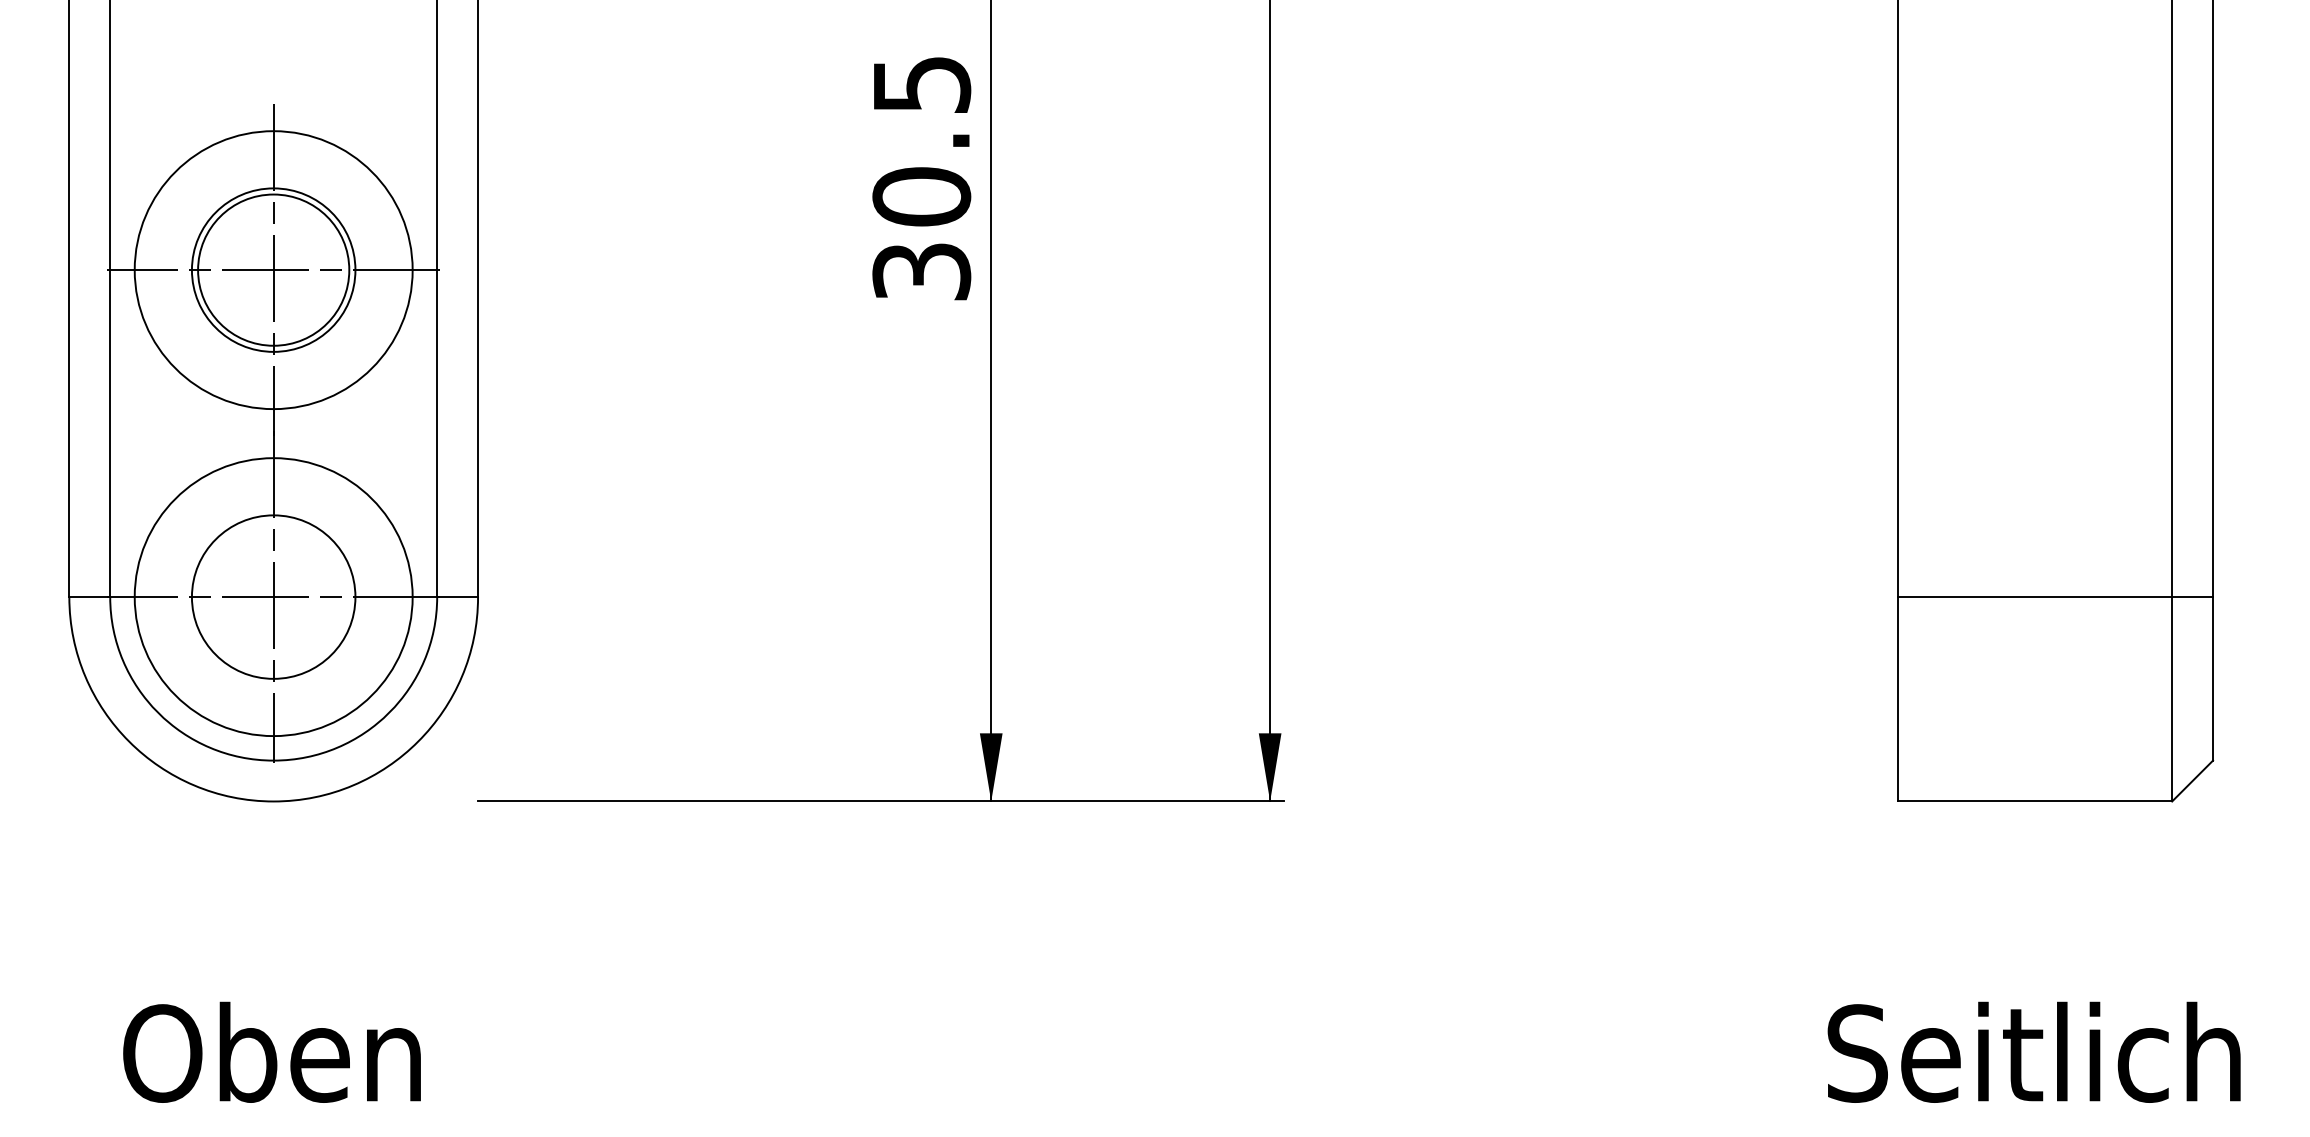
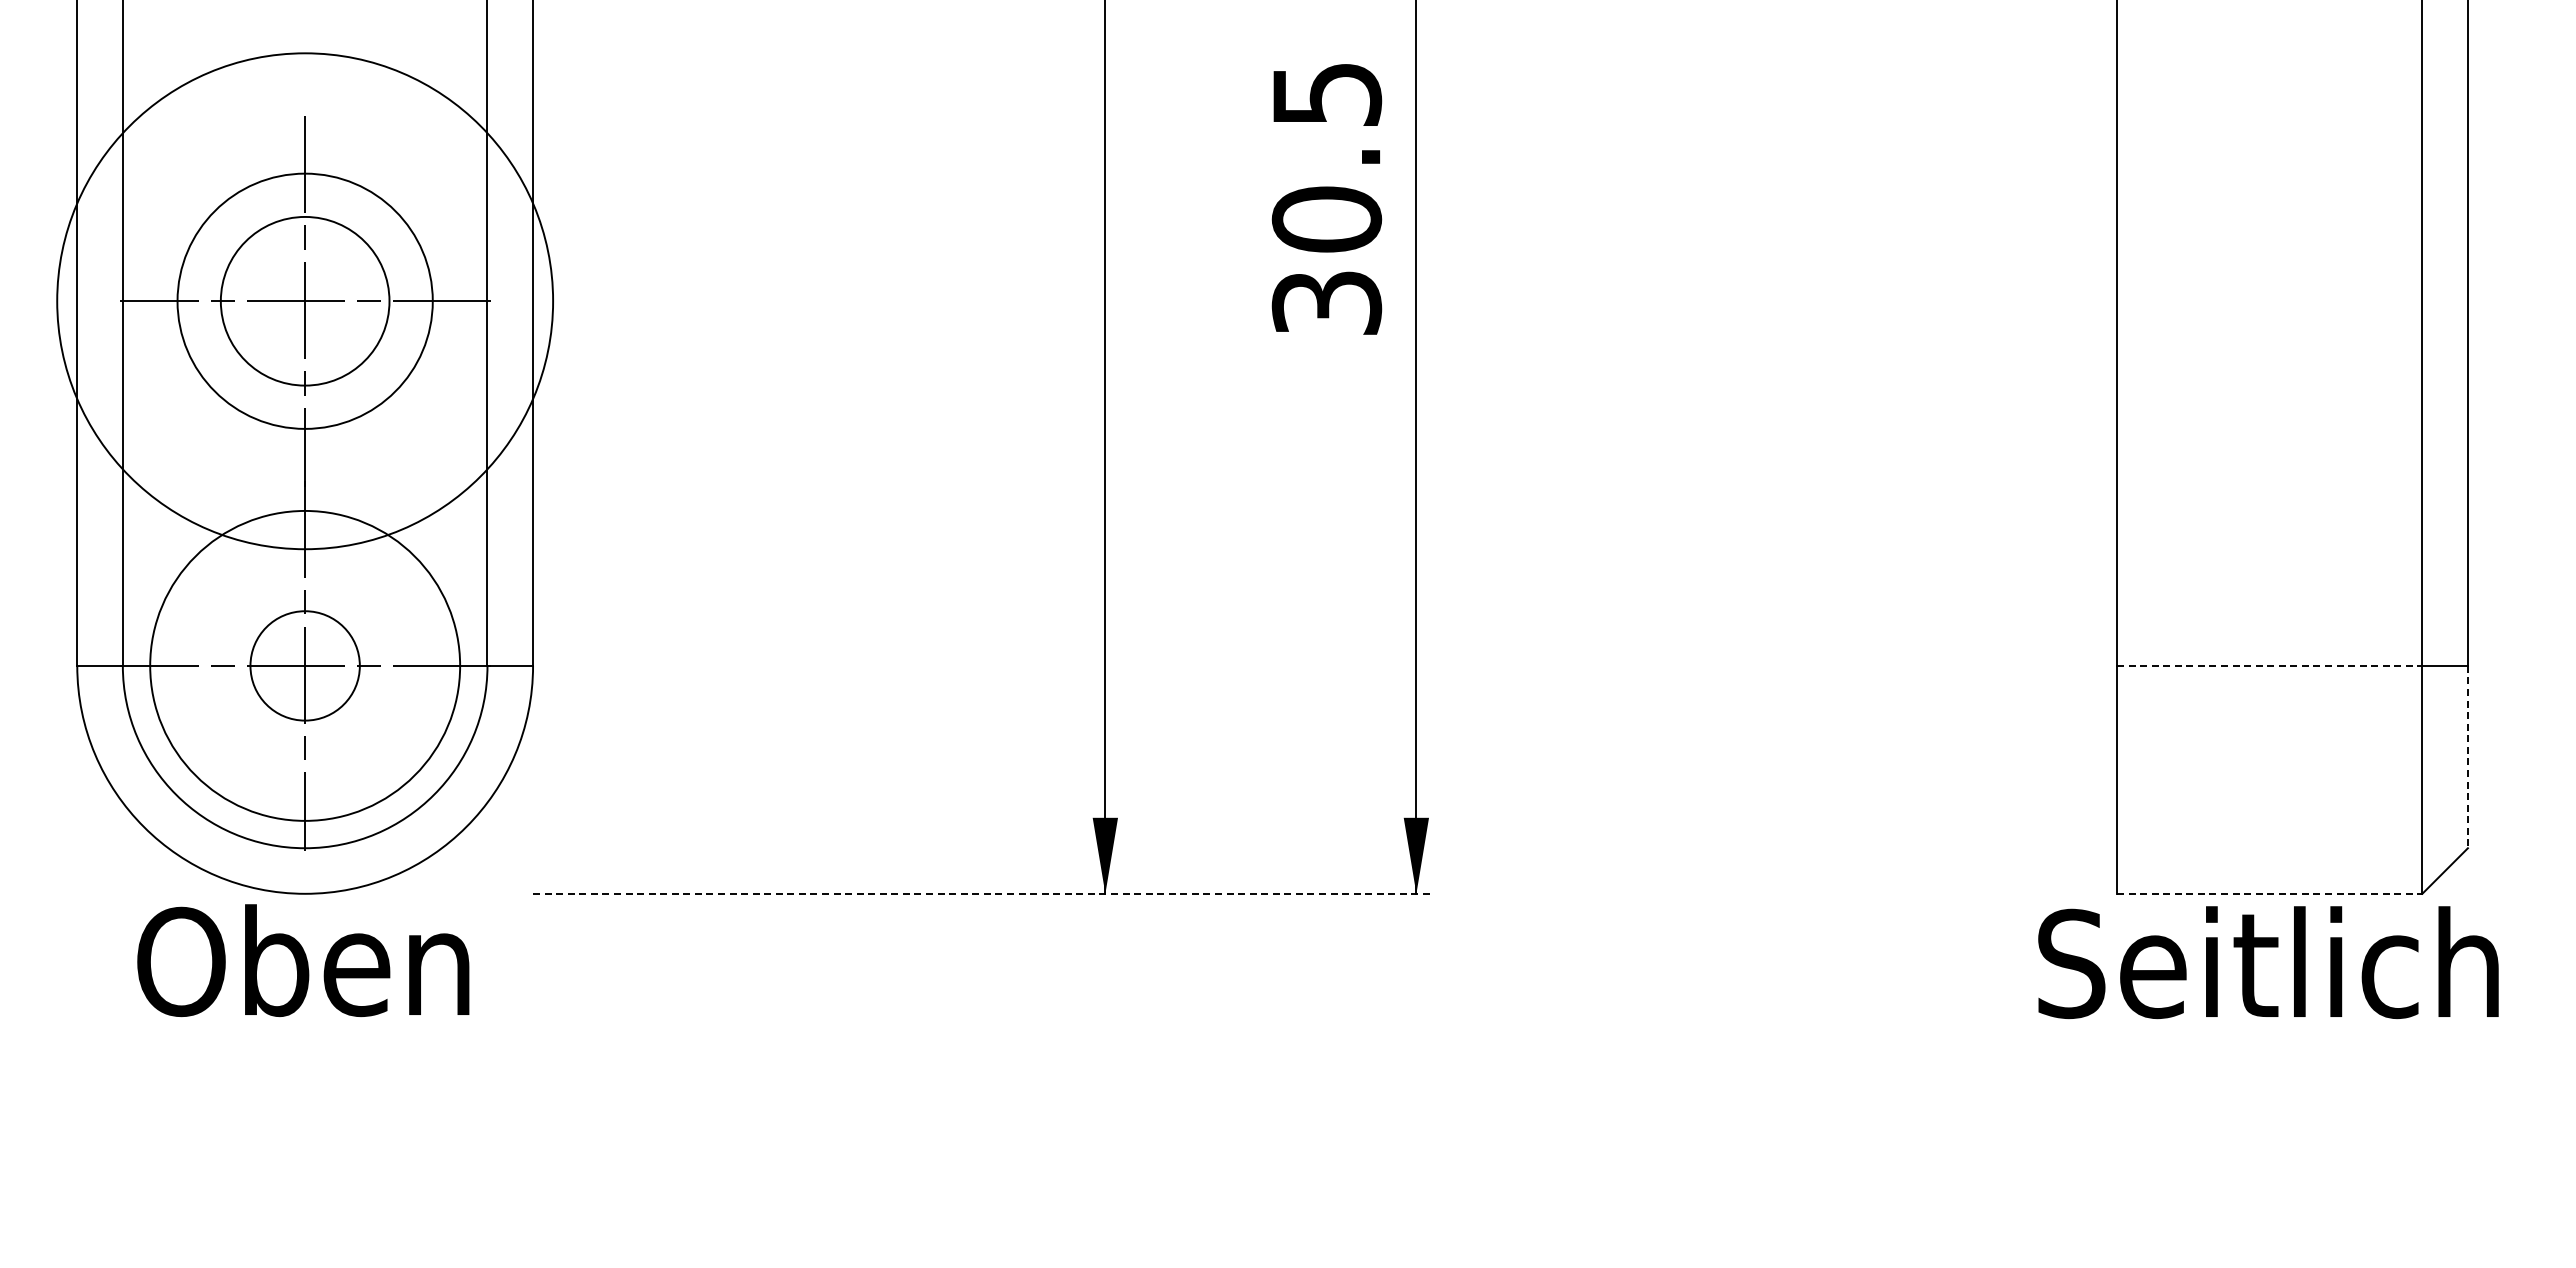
text: (921, 178) -> (1326, 199), moved
circle: (273, 270) -> (305, 301), size x1.4
circle: (273, 270) -> (305, 301), size x1.6
circle: (273, 596) -> (305, 665), size x0.6
line: (2035, 596) -> (2269, 665), solid -> dashed
line: (2212, 679) -> (2467, 757), solid -> dashed
line: (881, 801) -> (982, 893), solid -> dashed
line: (2035, 801) -> (2269, 893), solid -> dashed
text: (272, 1052) -> (303, 960), moved
text: (2034, 1052) -> (2268, 962), moved

